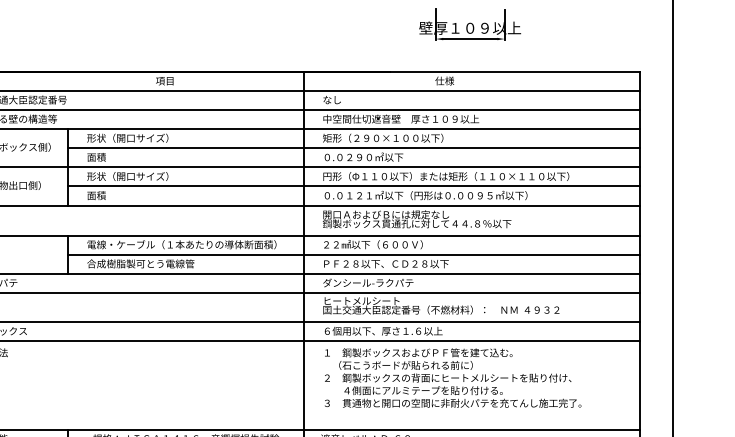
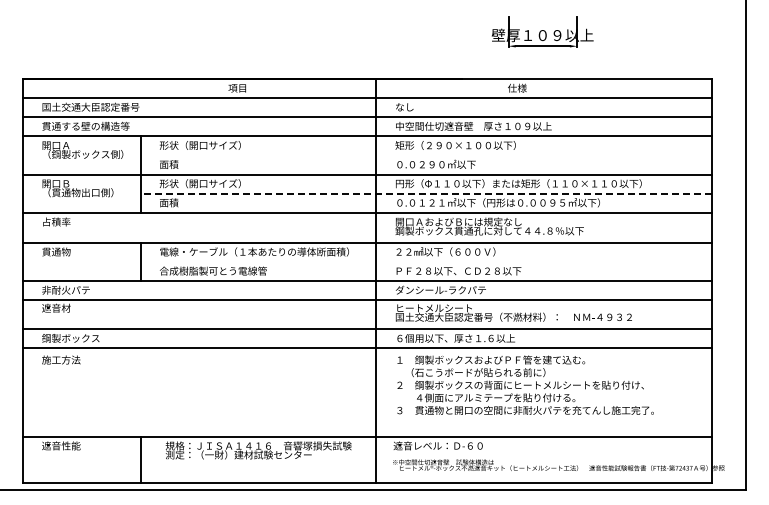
line: (353, 148) -> (426, 155), removed
line: (353, 186) -> (426, 193), solid -> dashed
line: (353, 254) -> (426, 261), removed

